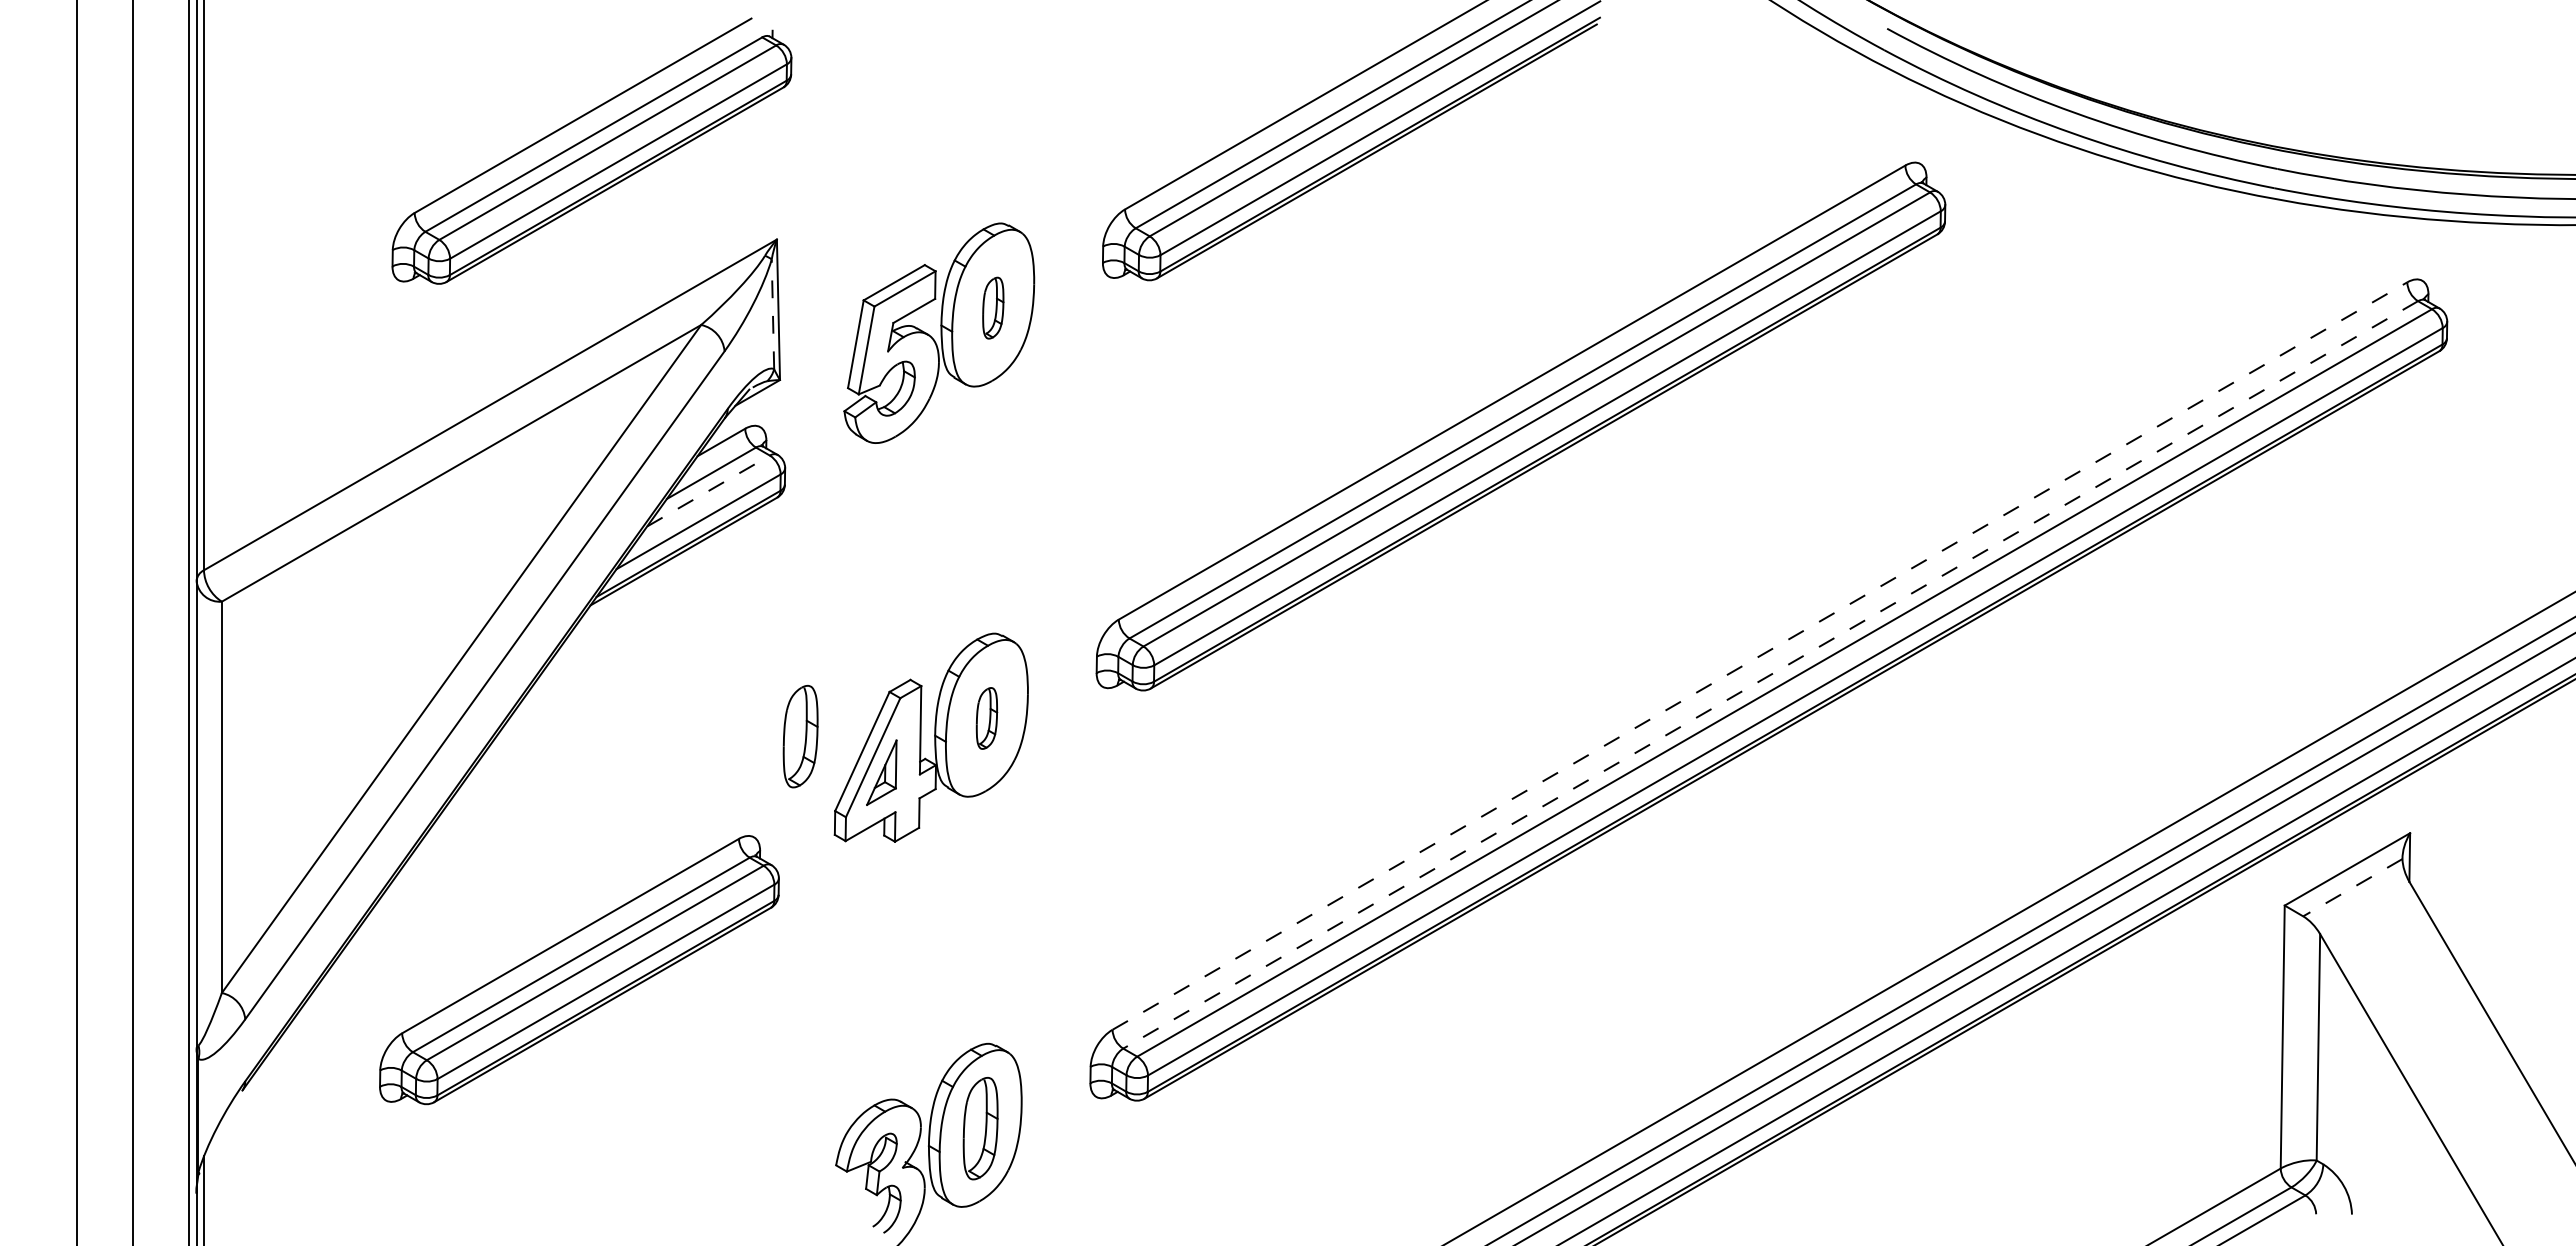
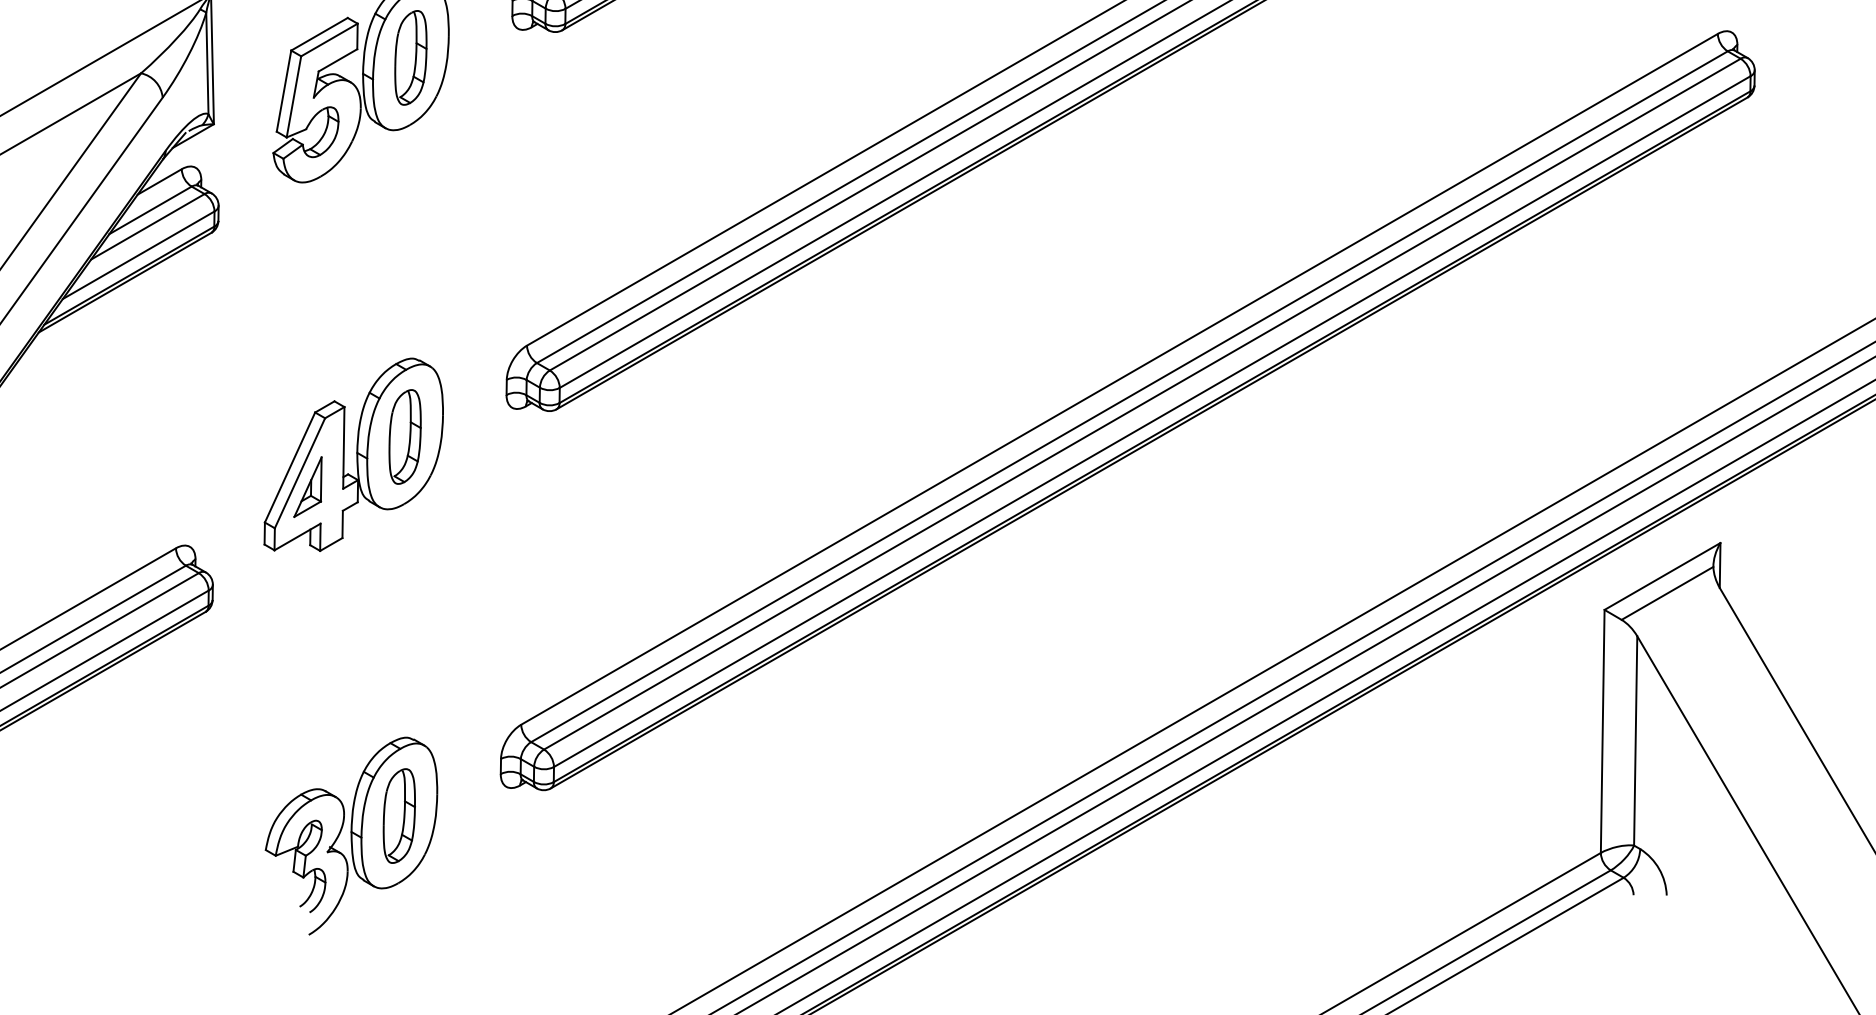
part: (993, 307) -> (411, 57), size x1.67
line: (772, 314) -> (206, 63), dashed -> solid
line: (708, 491) -> (147, 227), dashed -> solid
line: (1759, 656) -> (1119, 379), dashed -> solid
line: (1770, 674) -> (1129, 396), dashed -> solid
part: (986, 718) -> (404, 437), size x1.67
part: (800, 736) -> (232, 453), removed
line: (2352, 887) -> (1667, 593), dashed -> solid

